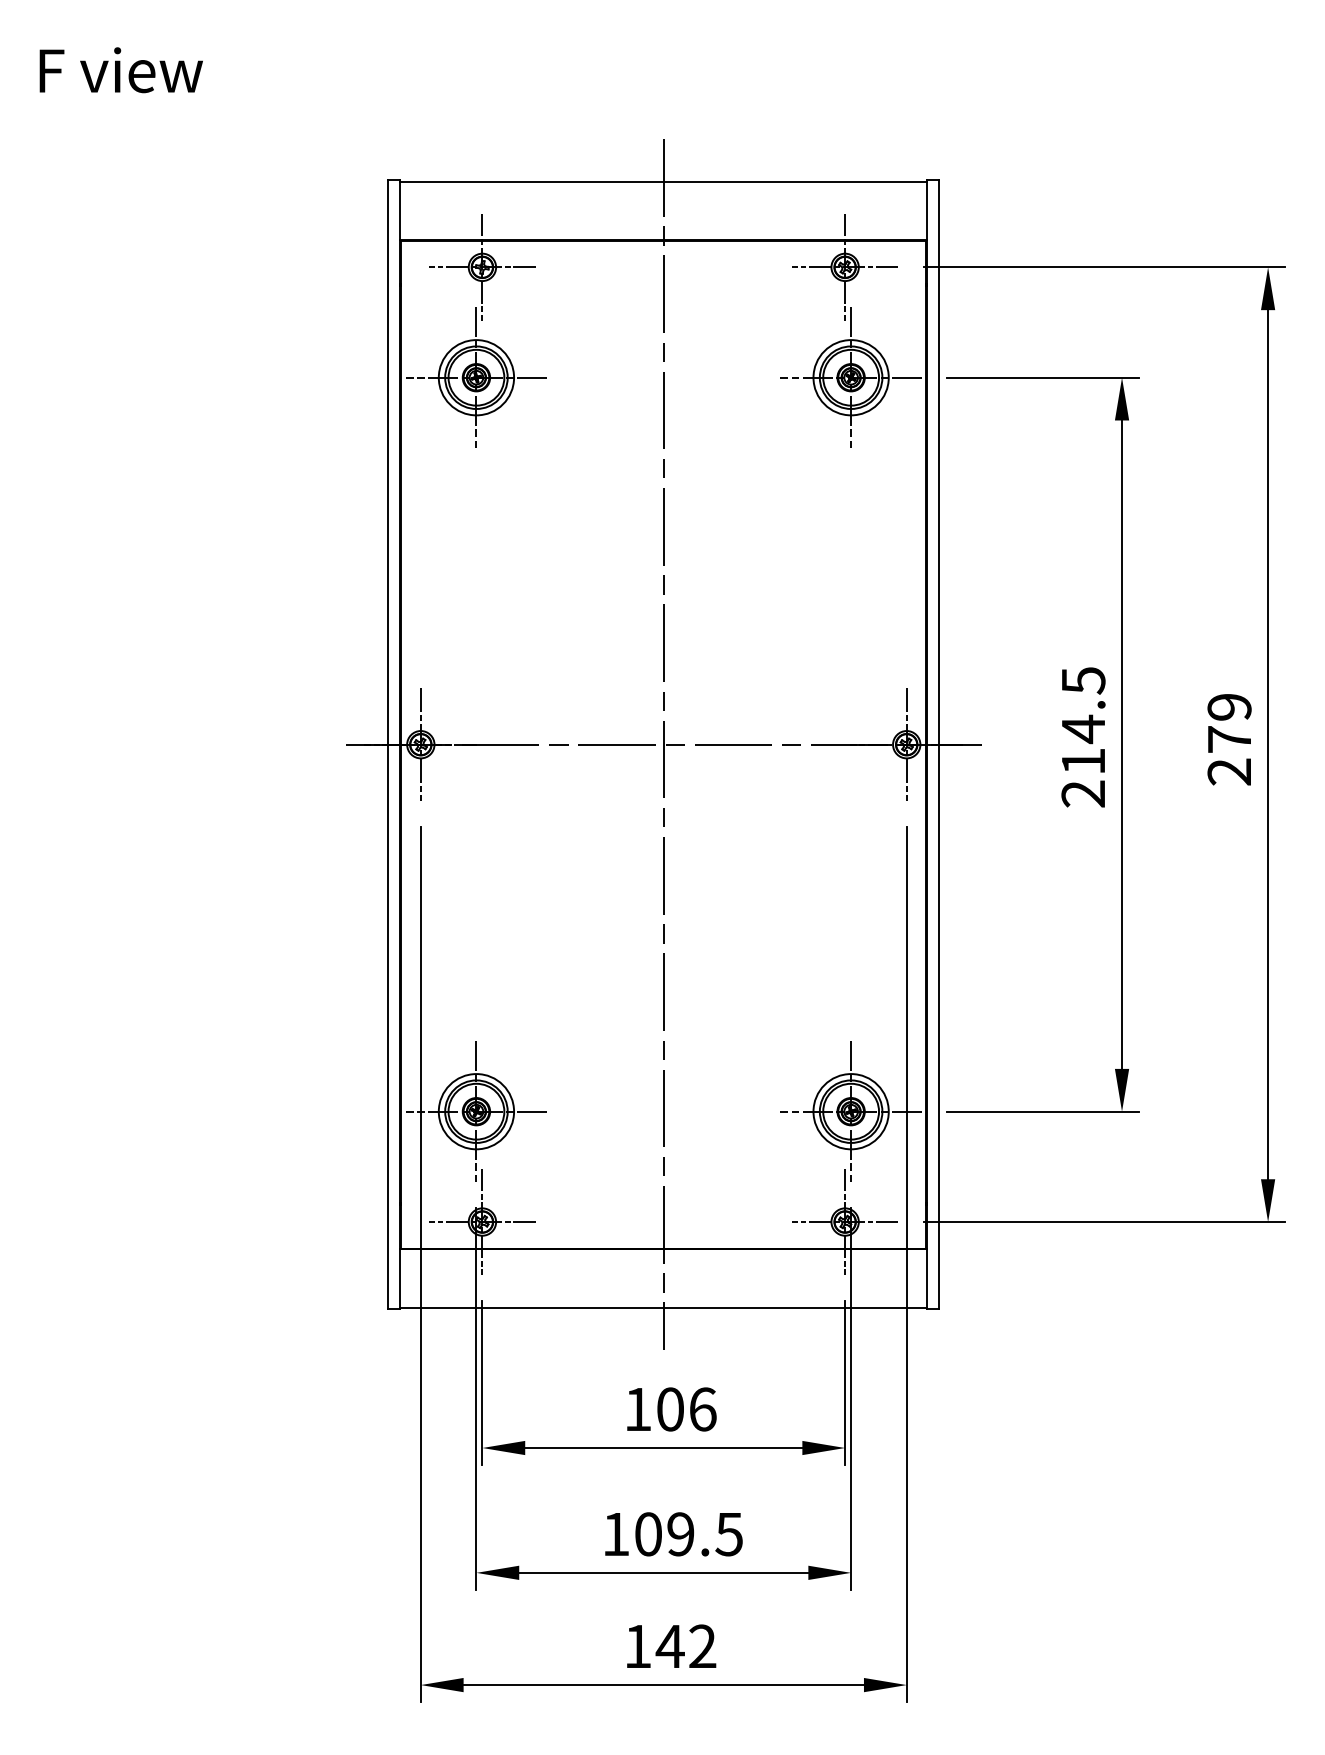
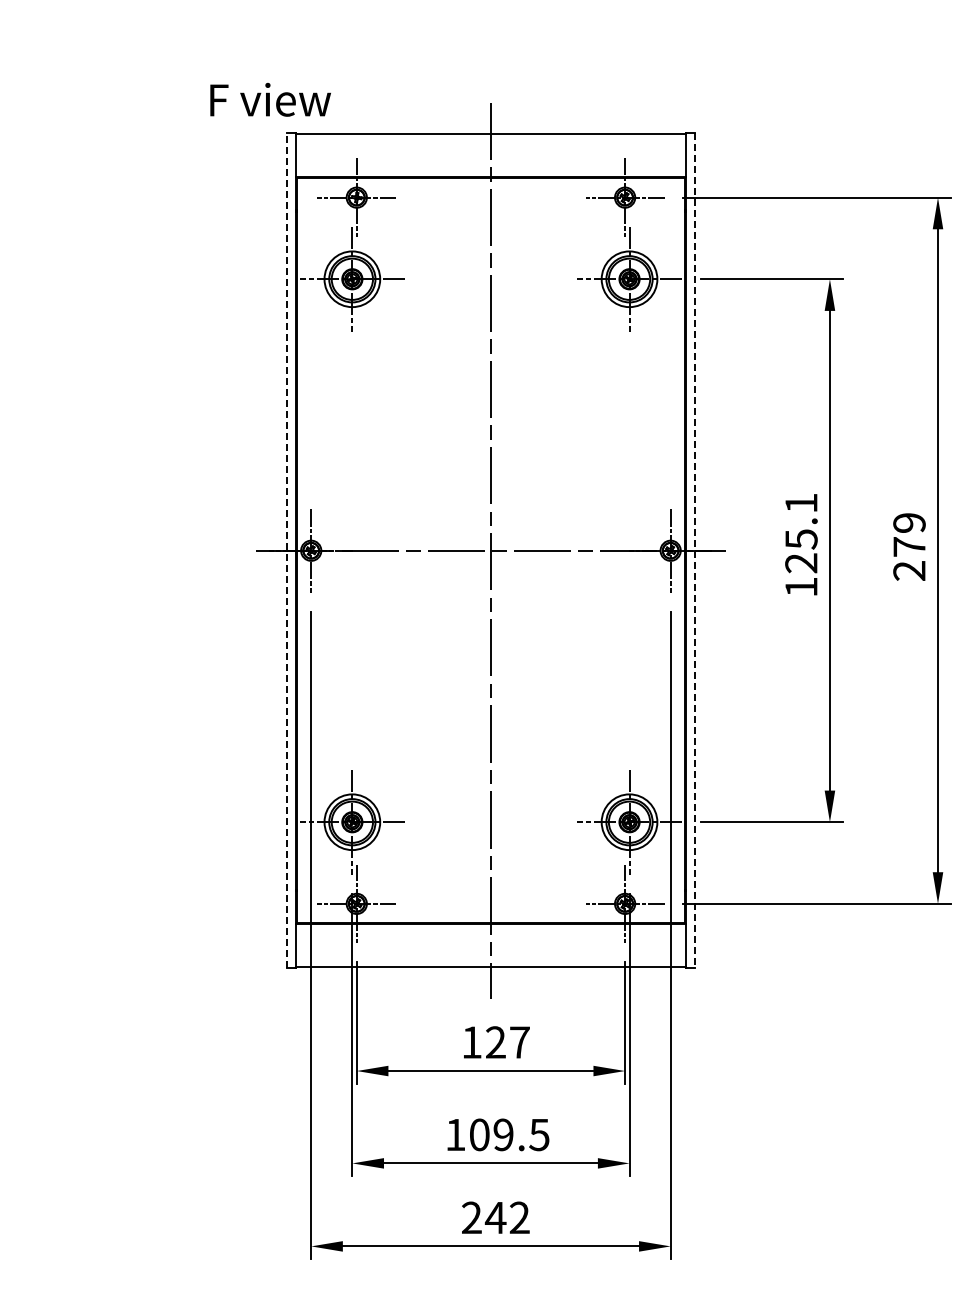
text: (121, 69) -> (270, 99), moved
text: (1083, 737) -> (801, 545), 214.5 -> 125.1
line: (388, 744) -> (287, 550), solid -> dashed
line: (938, 744) -> (694, 550), solid -> dashed
text: (687, 1409) -> (508, 1042), 106 -> 127
text: (637, 1645) -> (471, 1217), 142 -> 242

